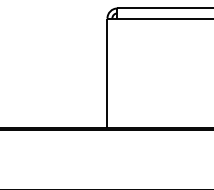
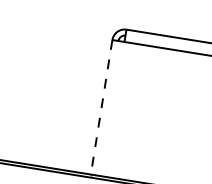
line: (107, 74) -> (101, 108), solid -> dashed

